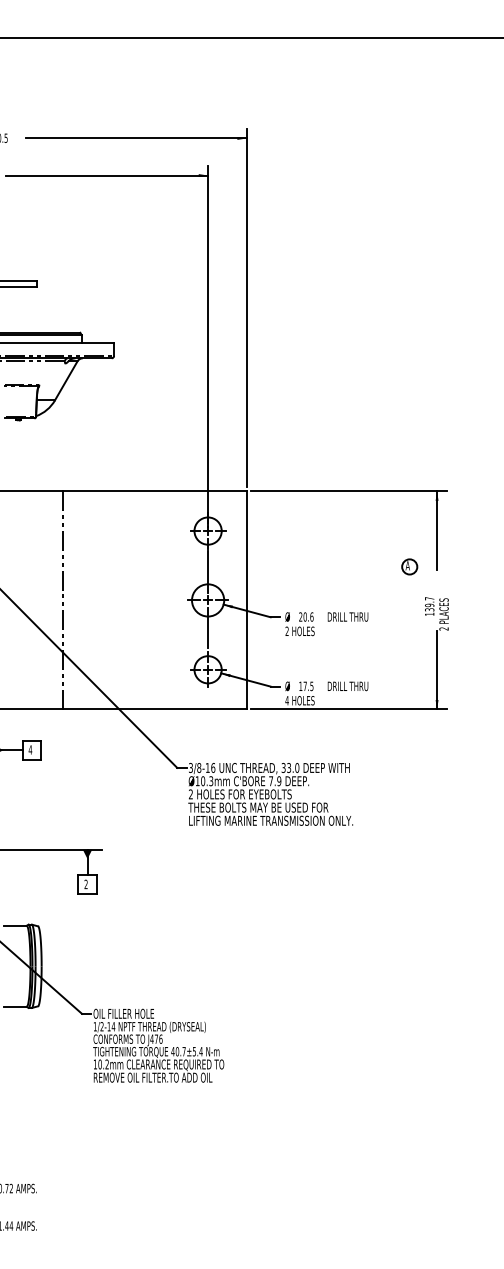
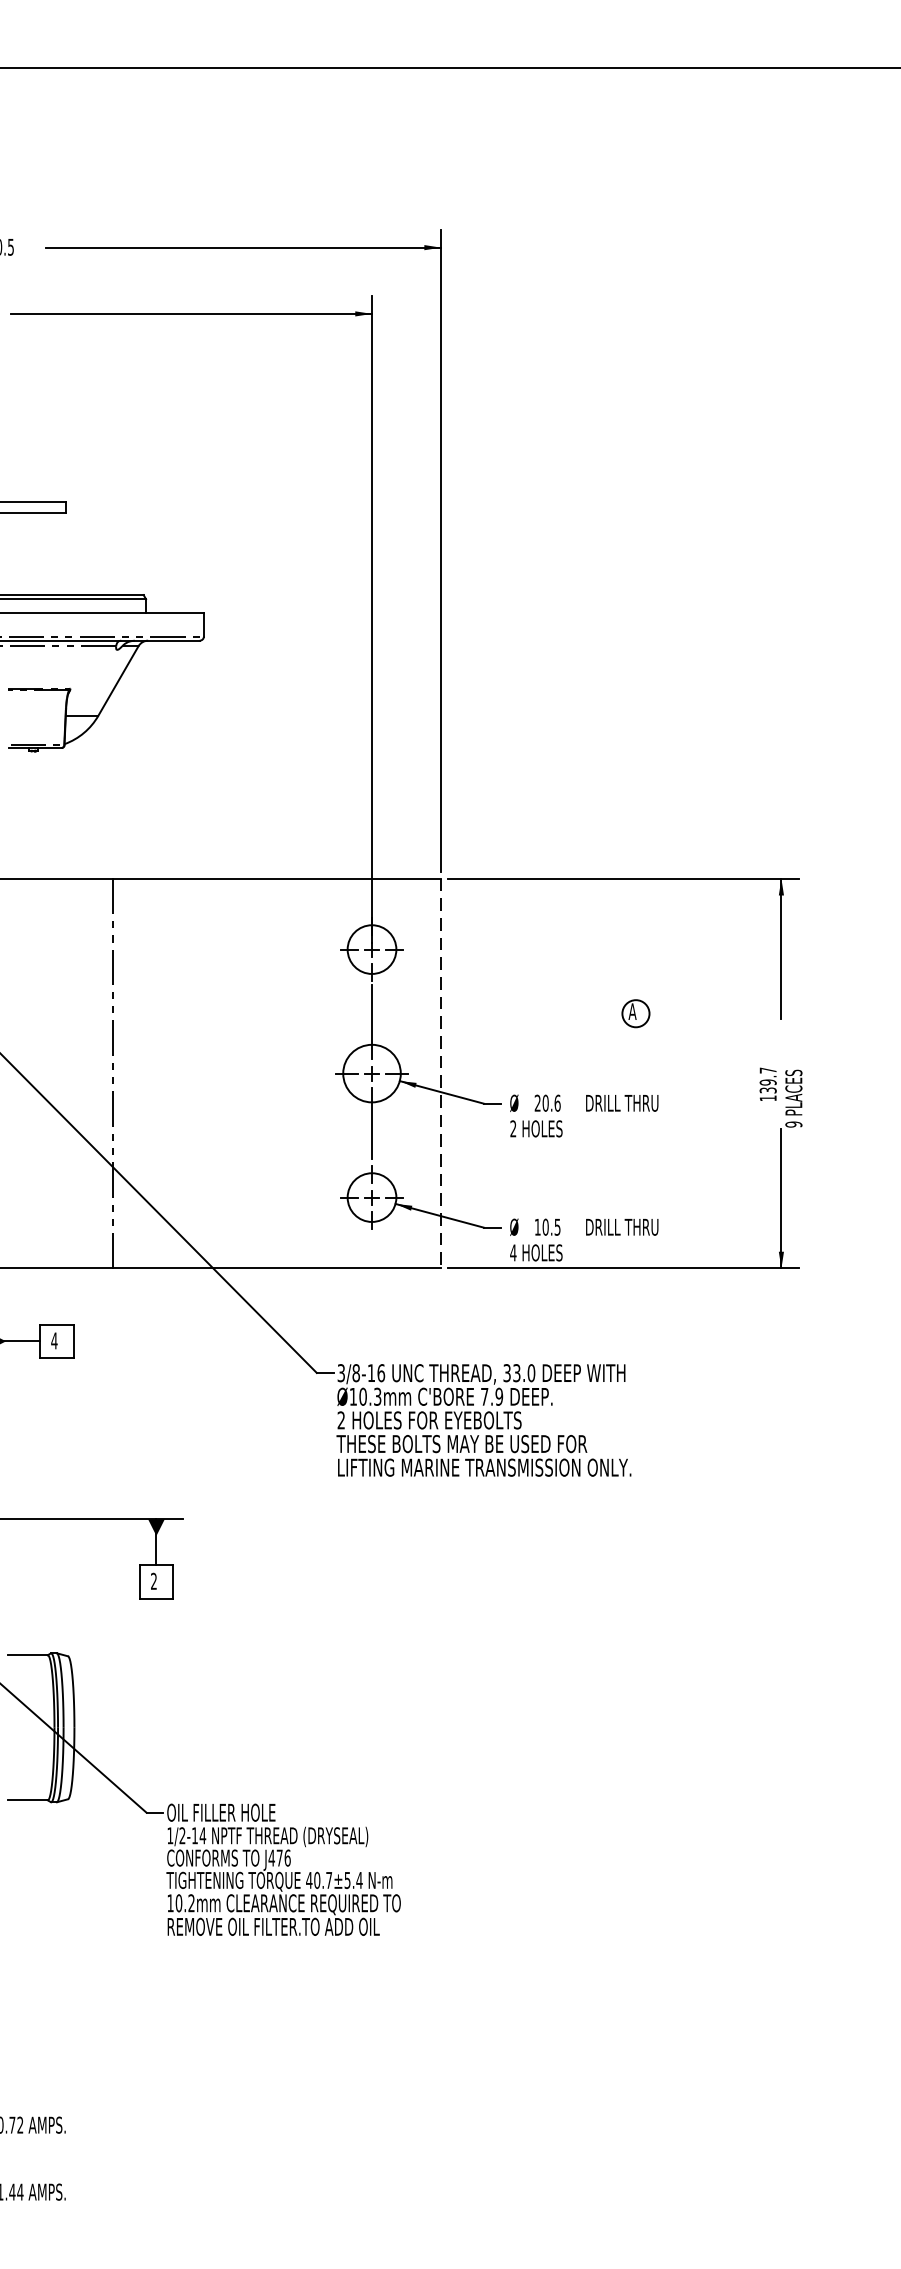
part: (409, 566) -> (635, 1012), moved
line: (246, 600) -> (440, 1073), solid -> dashed
text: (443, 628) -> (792, 1123), 2 -> 9
text: (304, 686) -> (544, 1227), 17.5 -> 10.5

